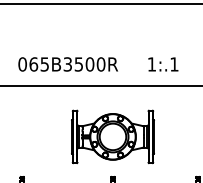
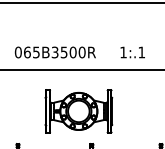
part: (112, 136) -> (78, 111), moved

